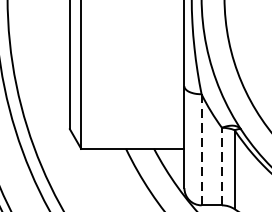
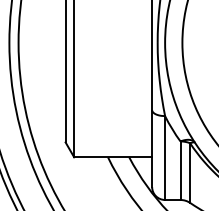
line: (202, 150) -> (165, 158), dashed -> solid
line: (221, 166) -> (180, 170), dashed -> solid

